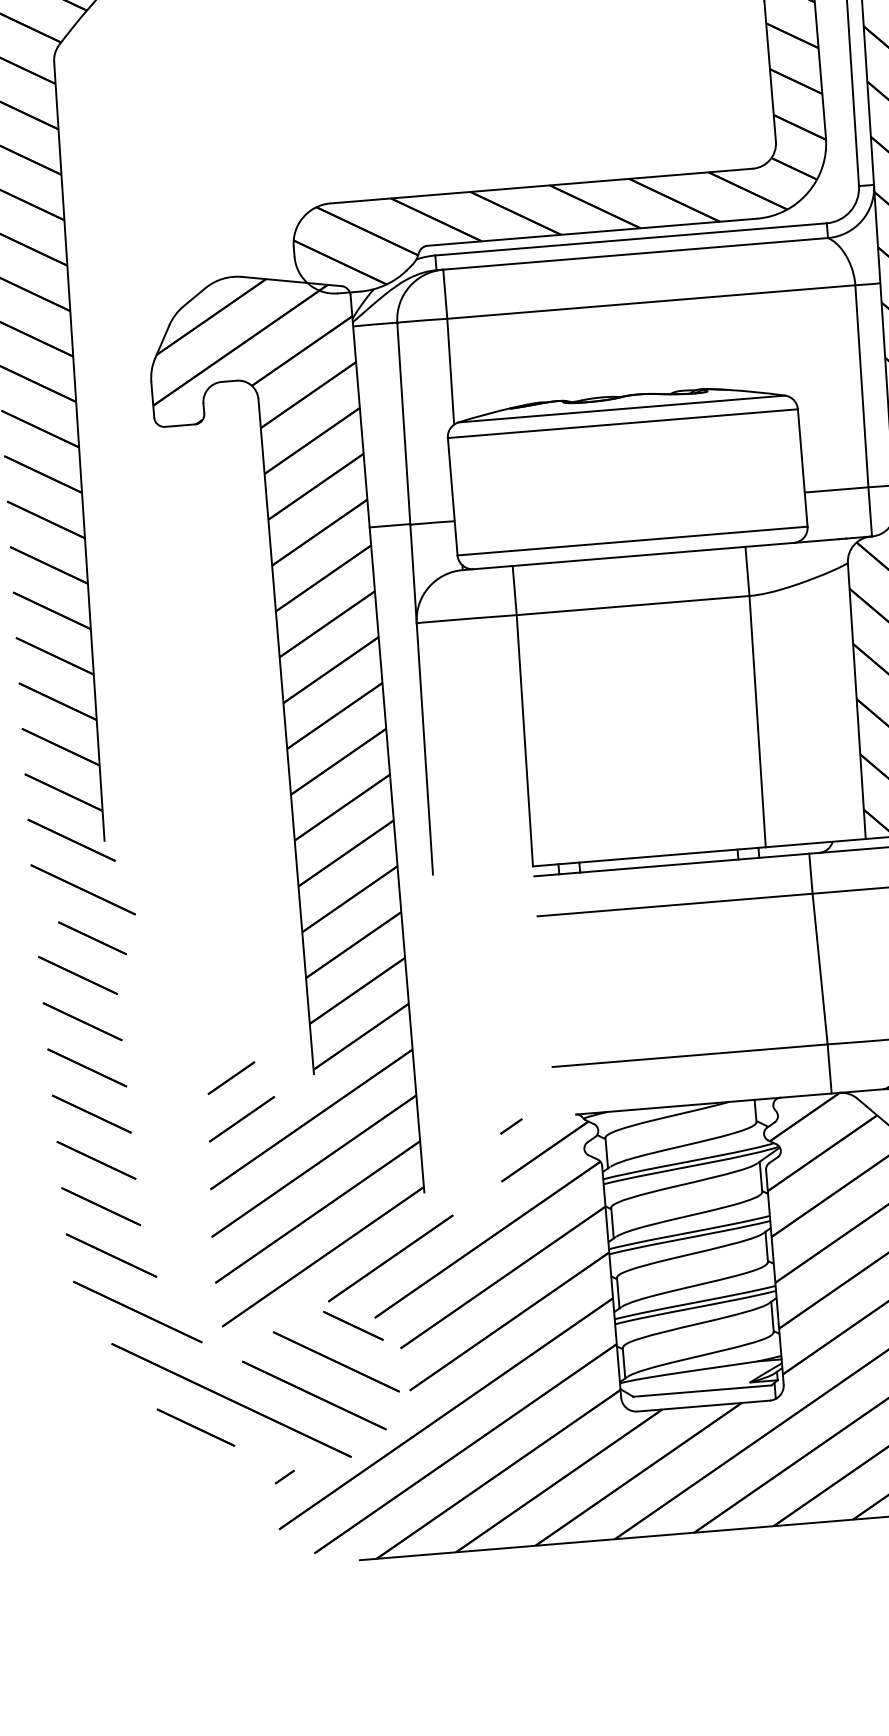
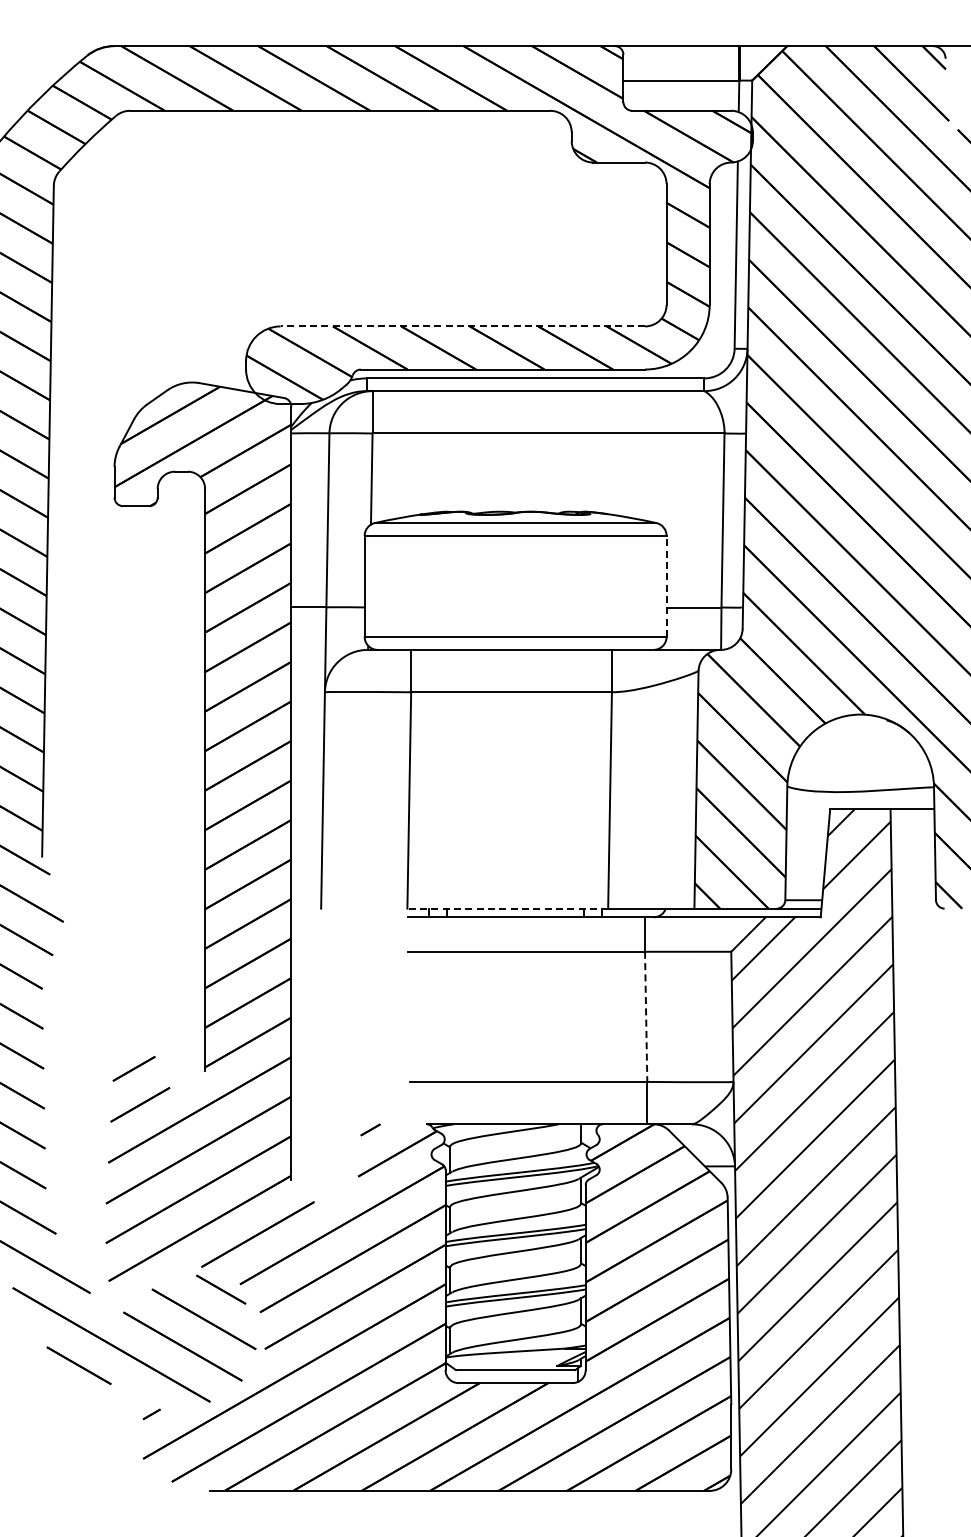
line: (541, 186) -> (462, 326), solid -> dashed
line: (802, 468) -> (666, 586), solid -> dashed
line: (649, 856) -> (507, 908), solid -> dashed
line: (820, 969) -> (646, 1017), solid -> dashed

